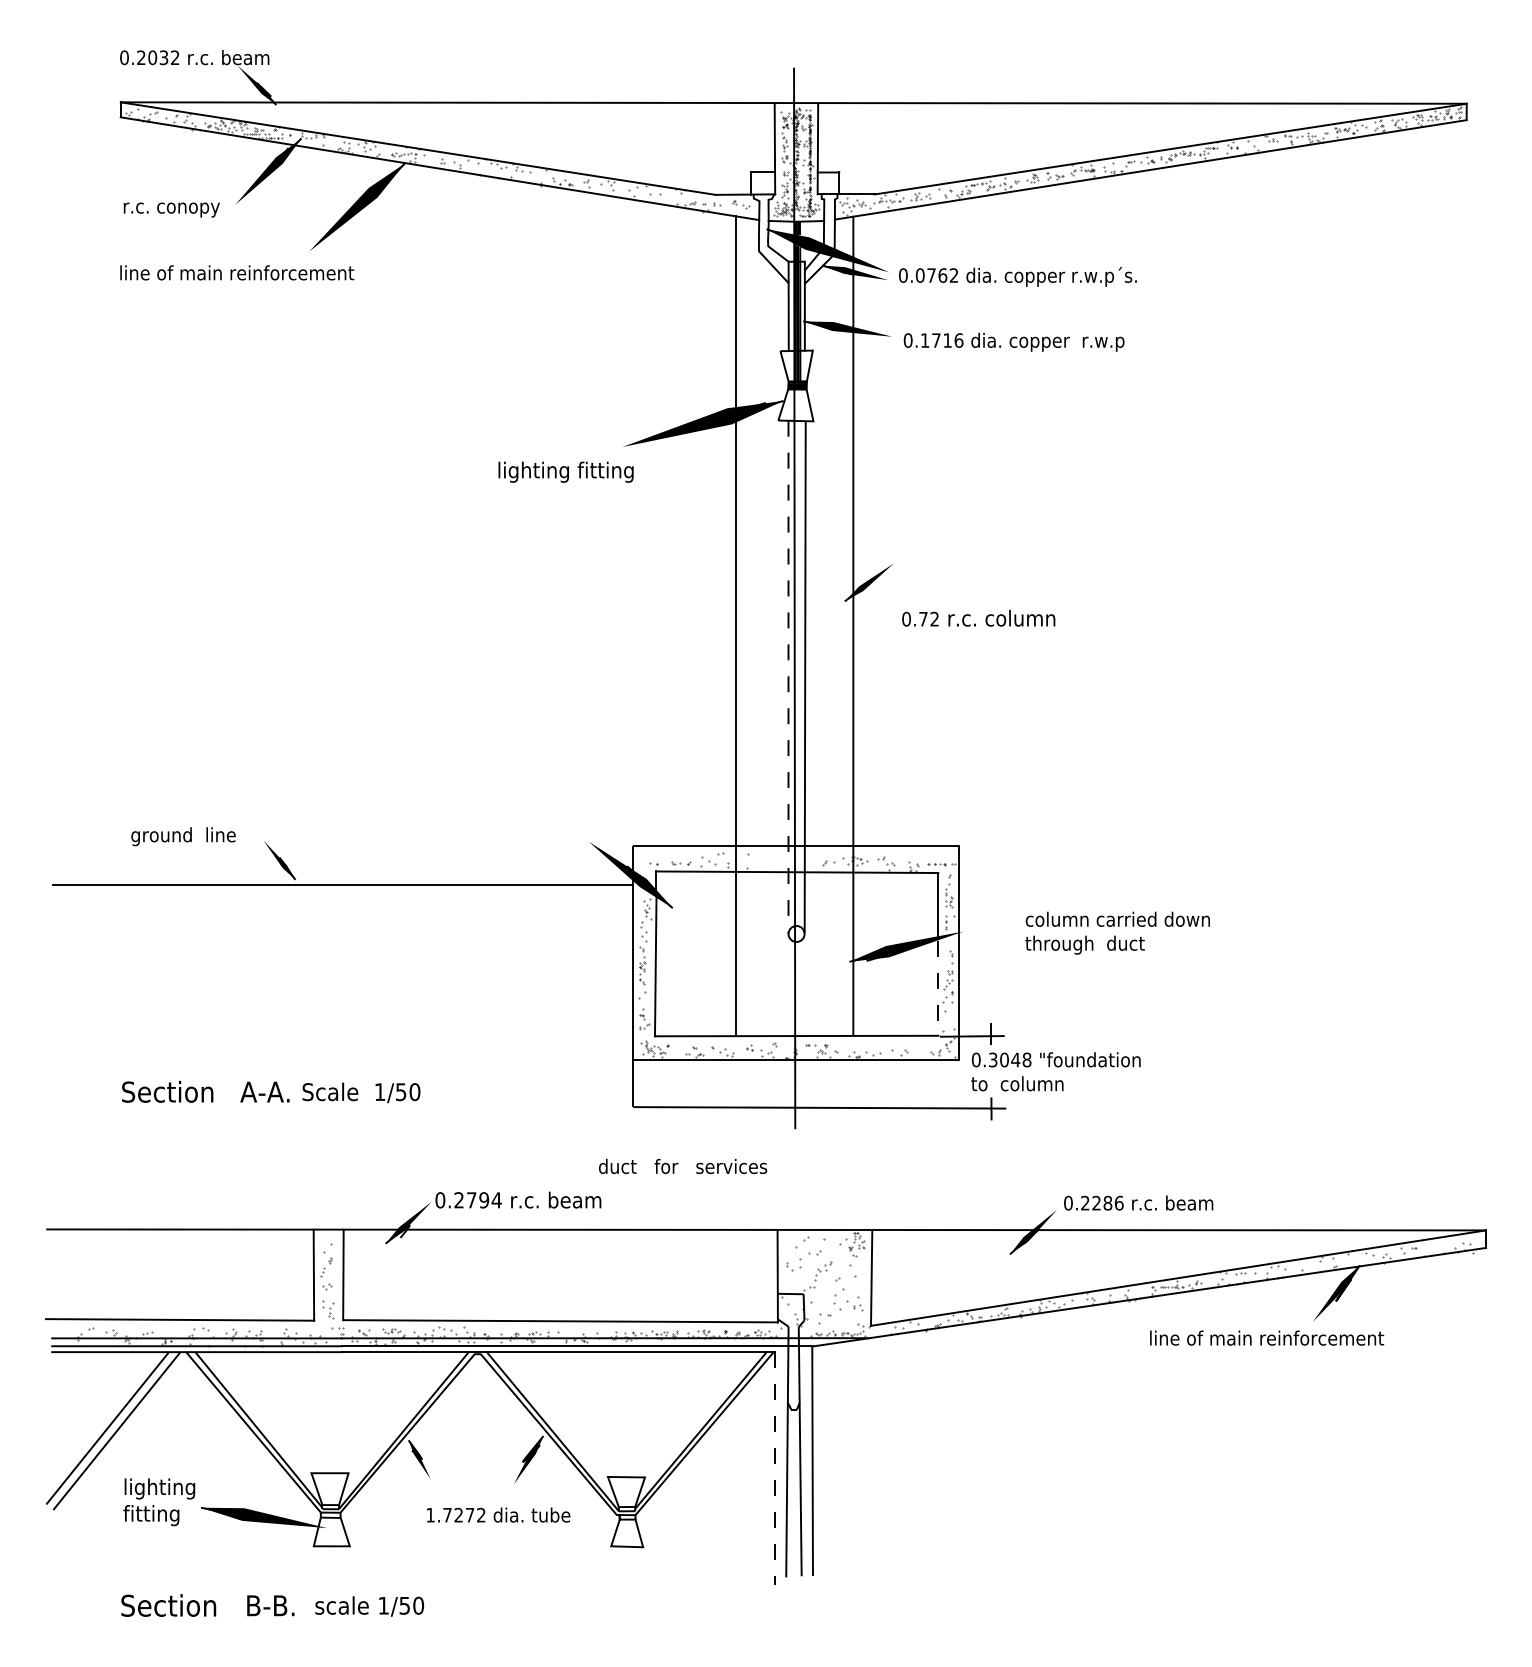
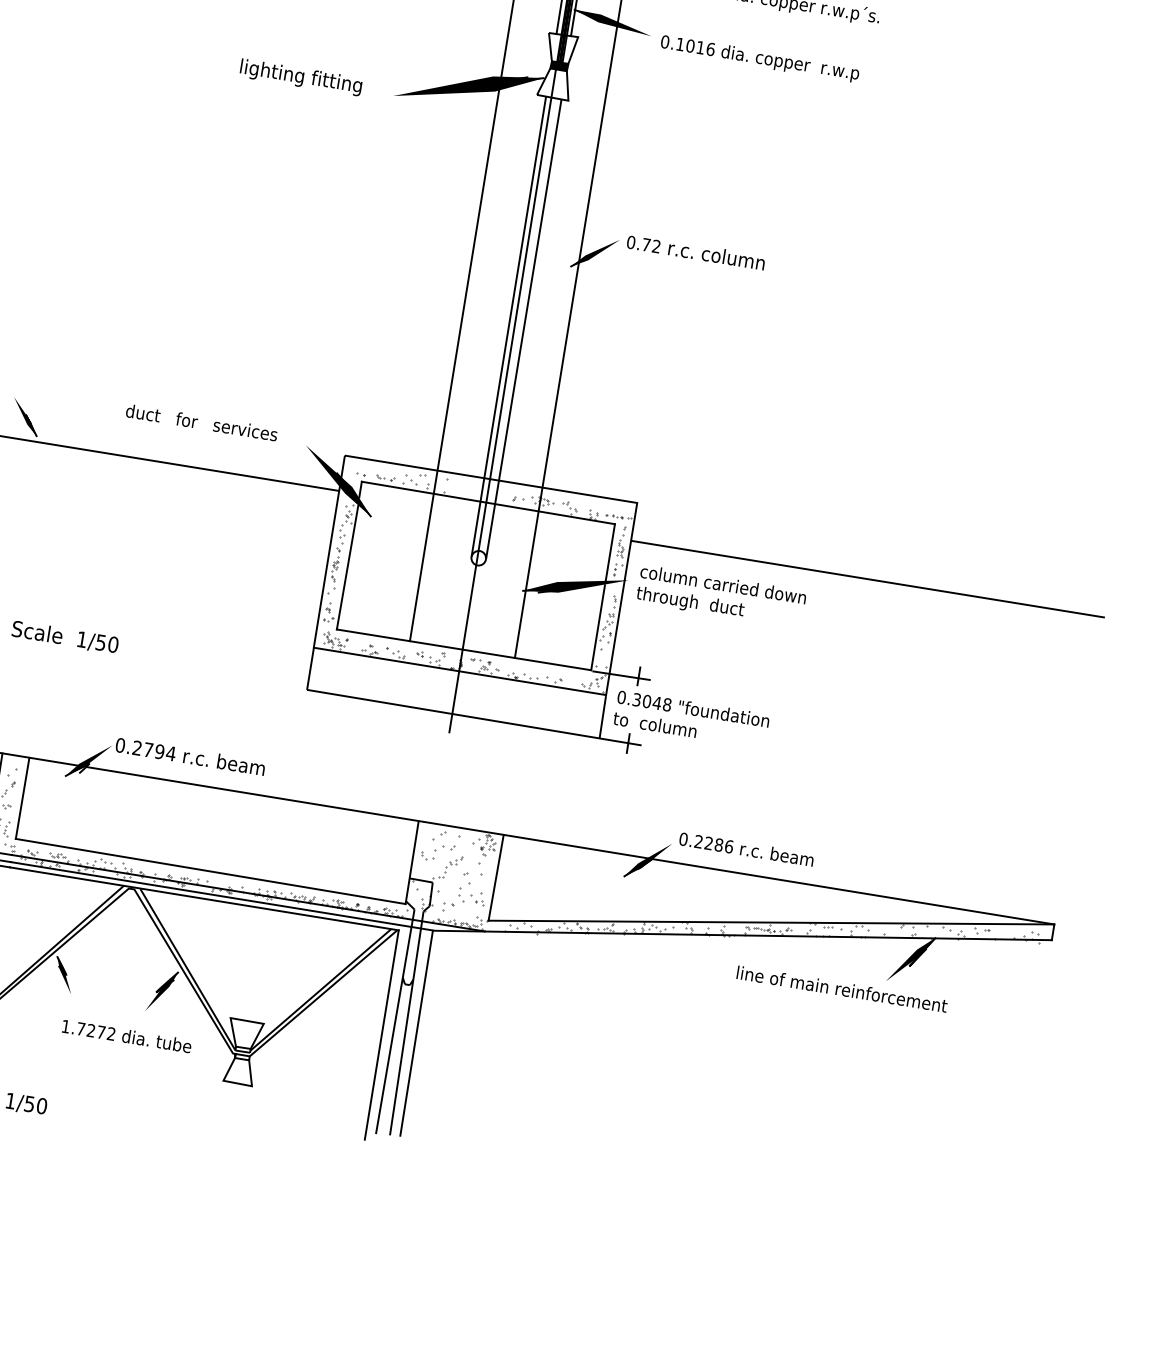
text: (936, 340) -> (690, 46), 0.1716 -> 0.1016
text: (565, 471) -> (300, 76), moved
text: (978, 617) -> (696, 251), moved
line: (788, 677) -> (508, 326), dashed -> solid
line: (1222, 888) -> (867, 579), added
text: (1117, 932) -> (721, 596), moved
line: (938, 988) -> (598, 627), dashed -> solid
line: (958, 1084) -> (602, 716), added
text: (683, 1165) -> (202, 421), moved
line: (775, 1468) -> (382, 1034), dashed -> solid

